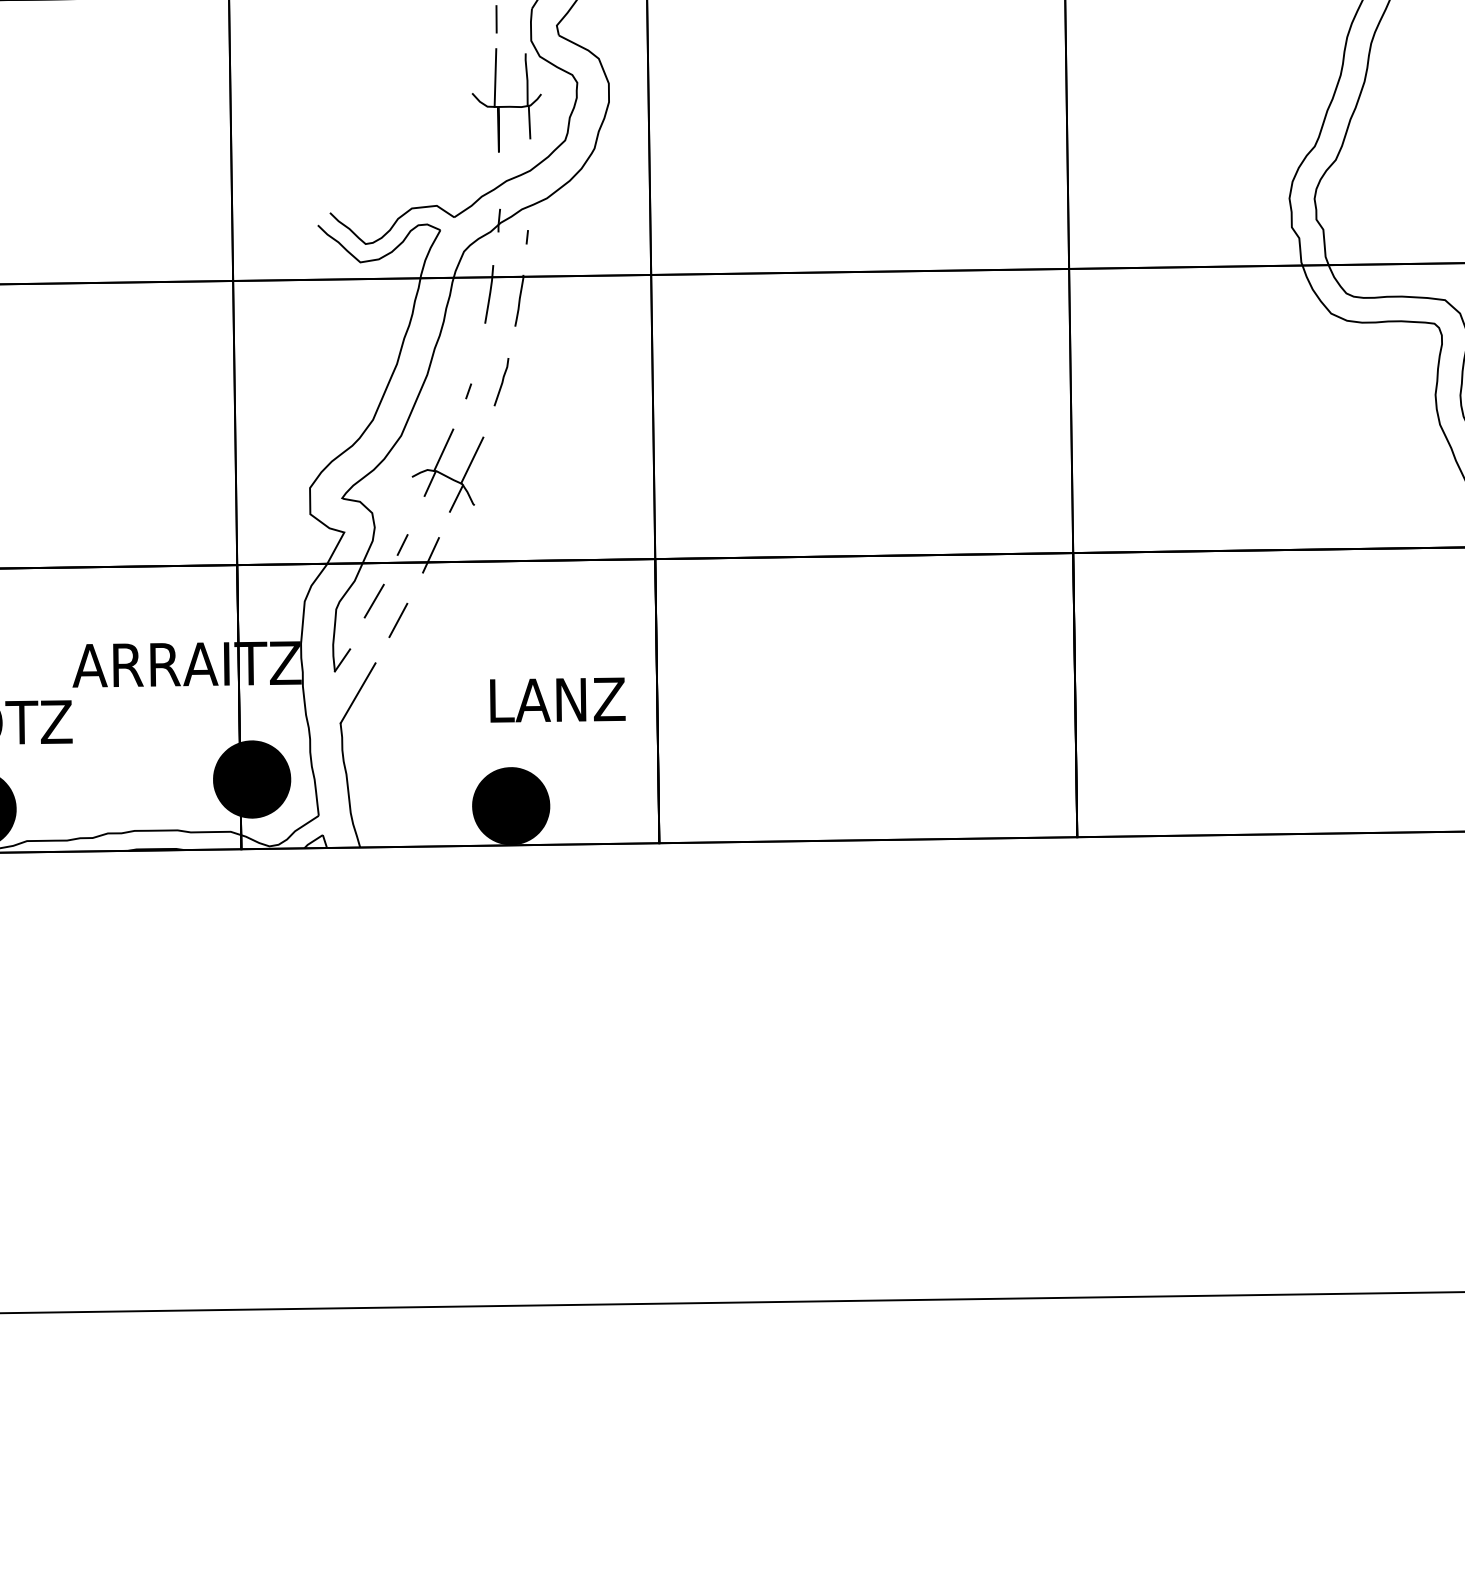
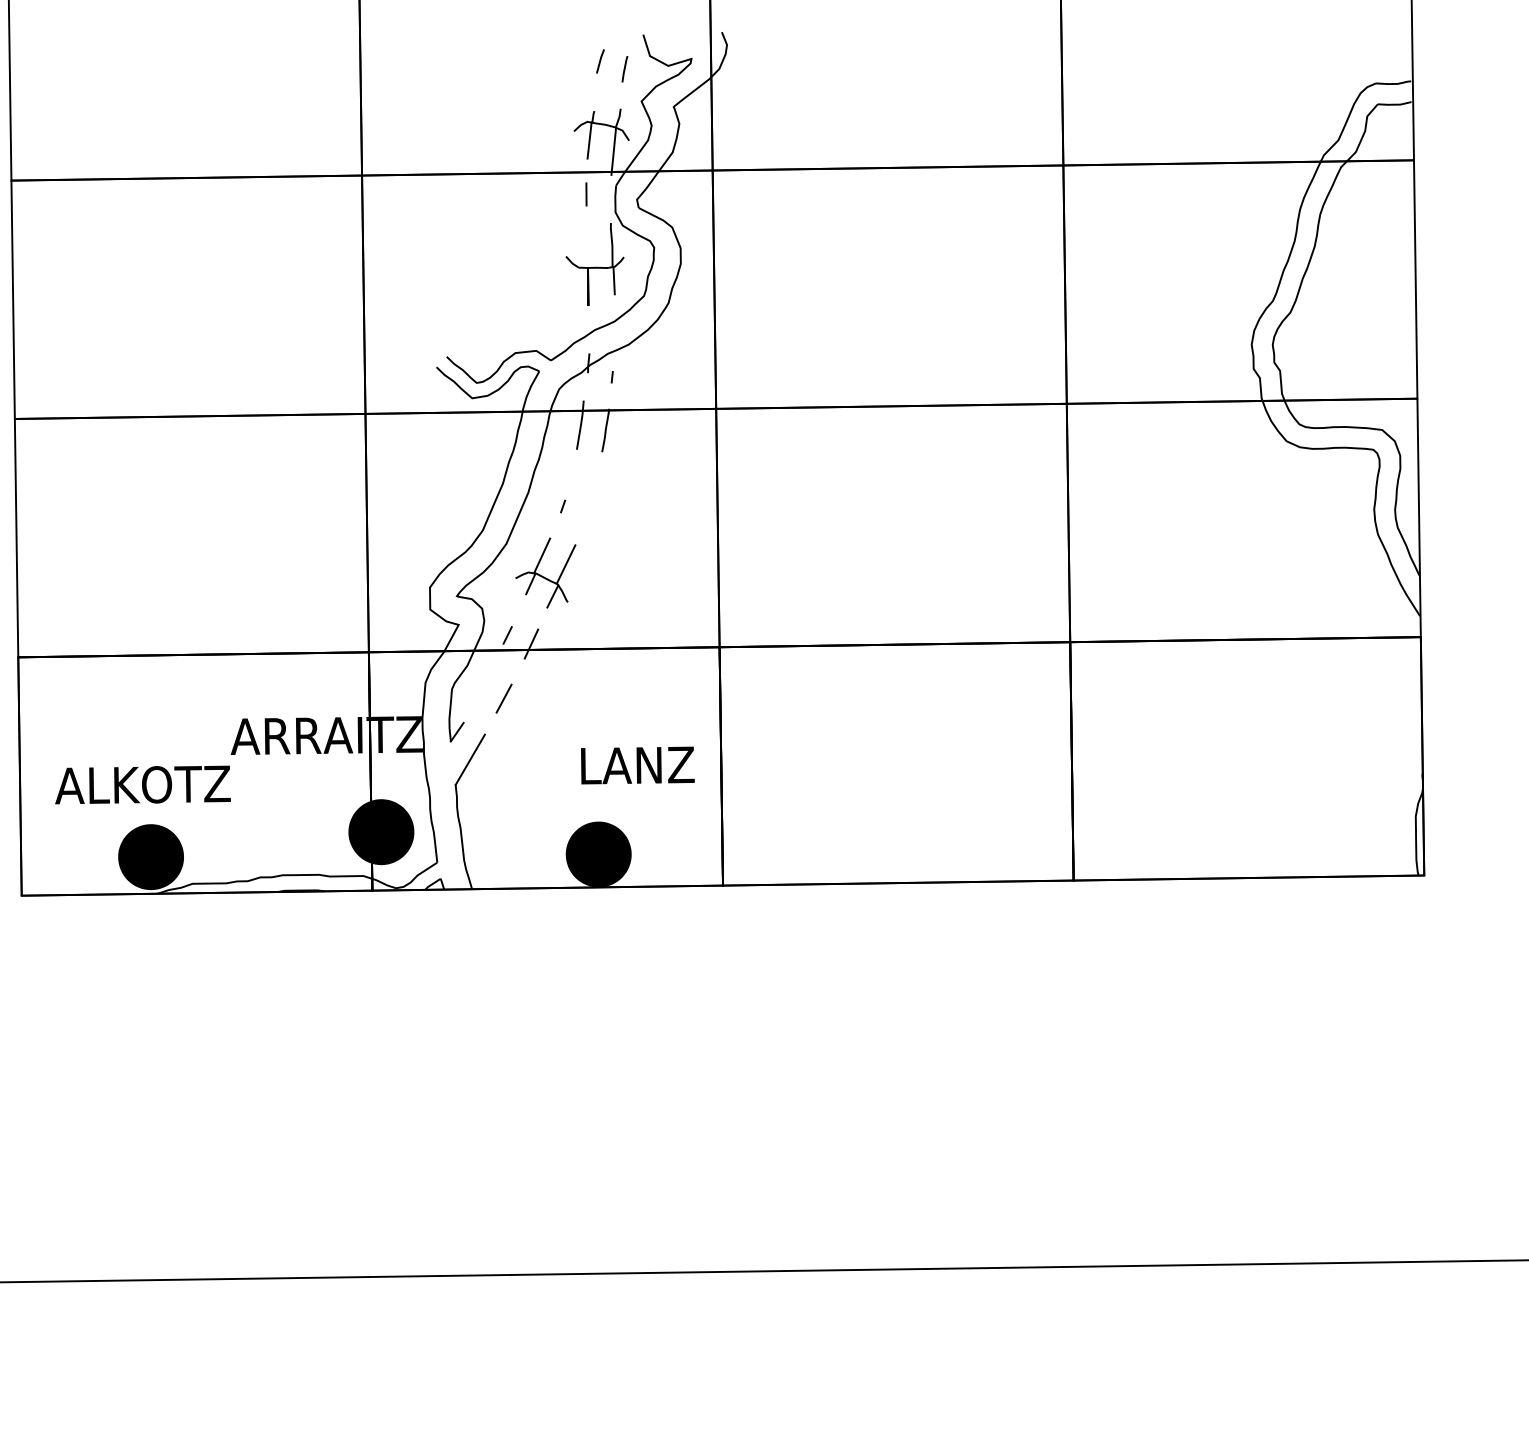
line: (495, 77) -> (585, 243), removed
line: (501, 381) -> (590, 498), removed
line: (373, 601) -> (483, 682), removed

